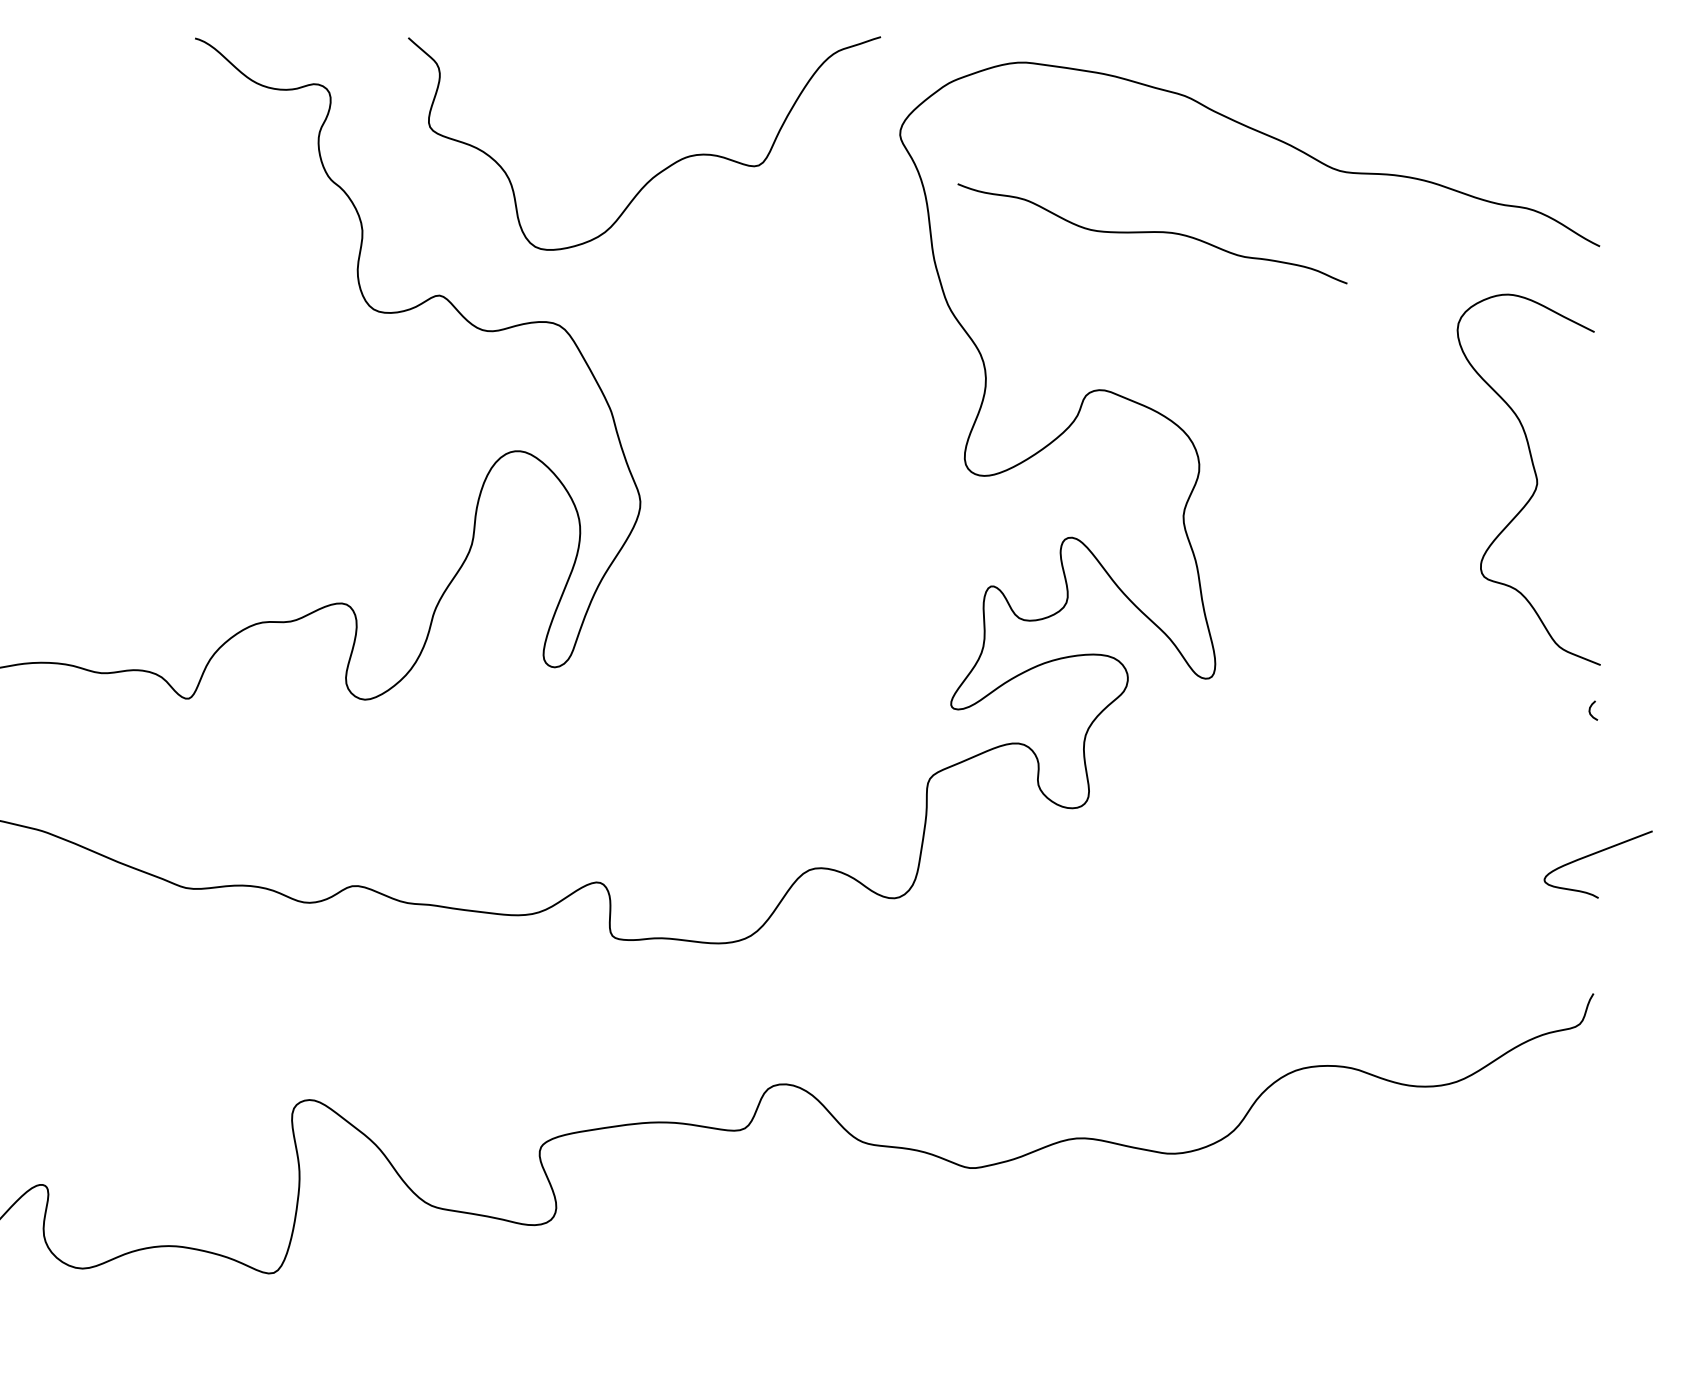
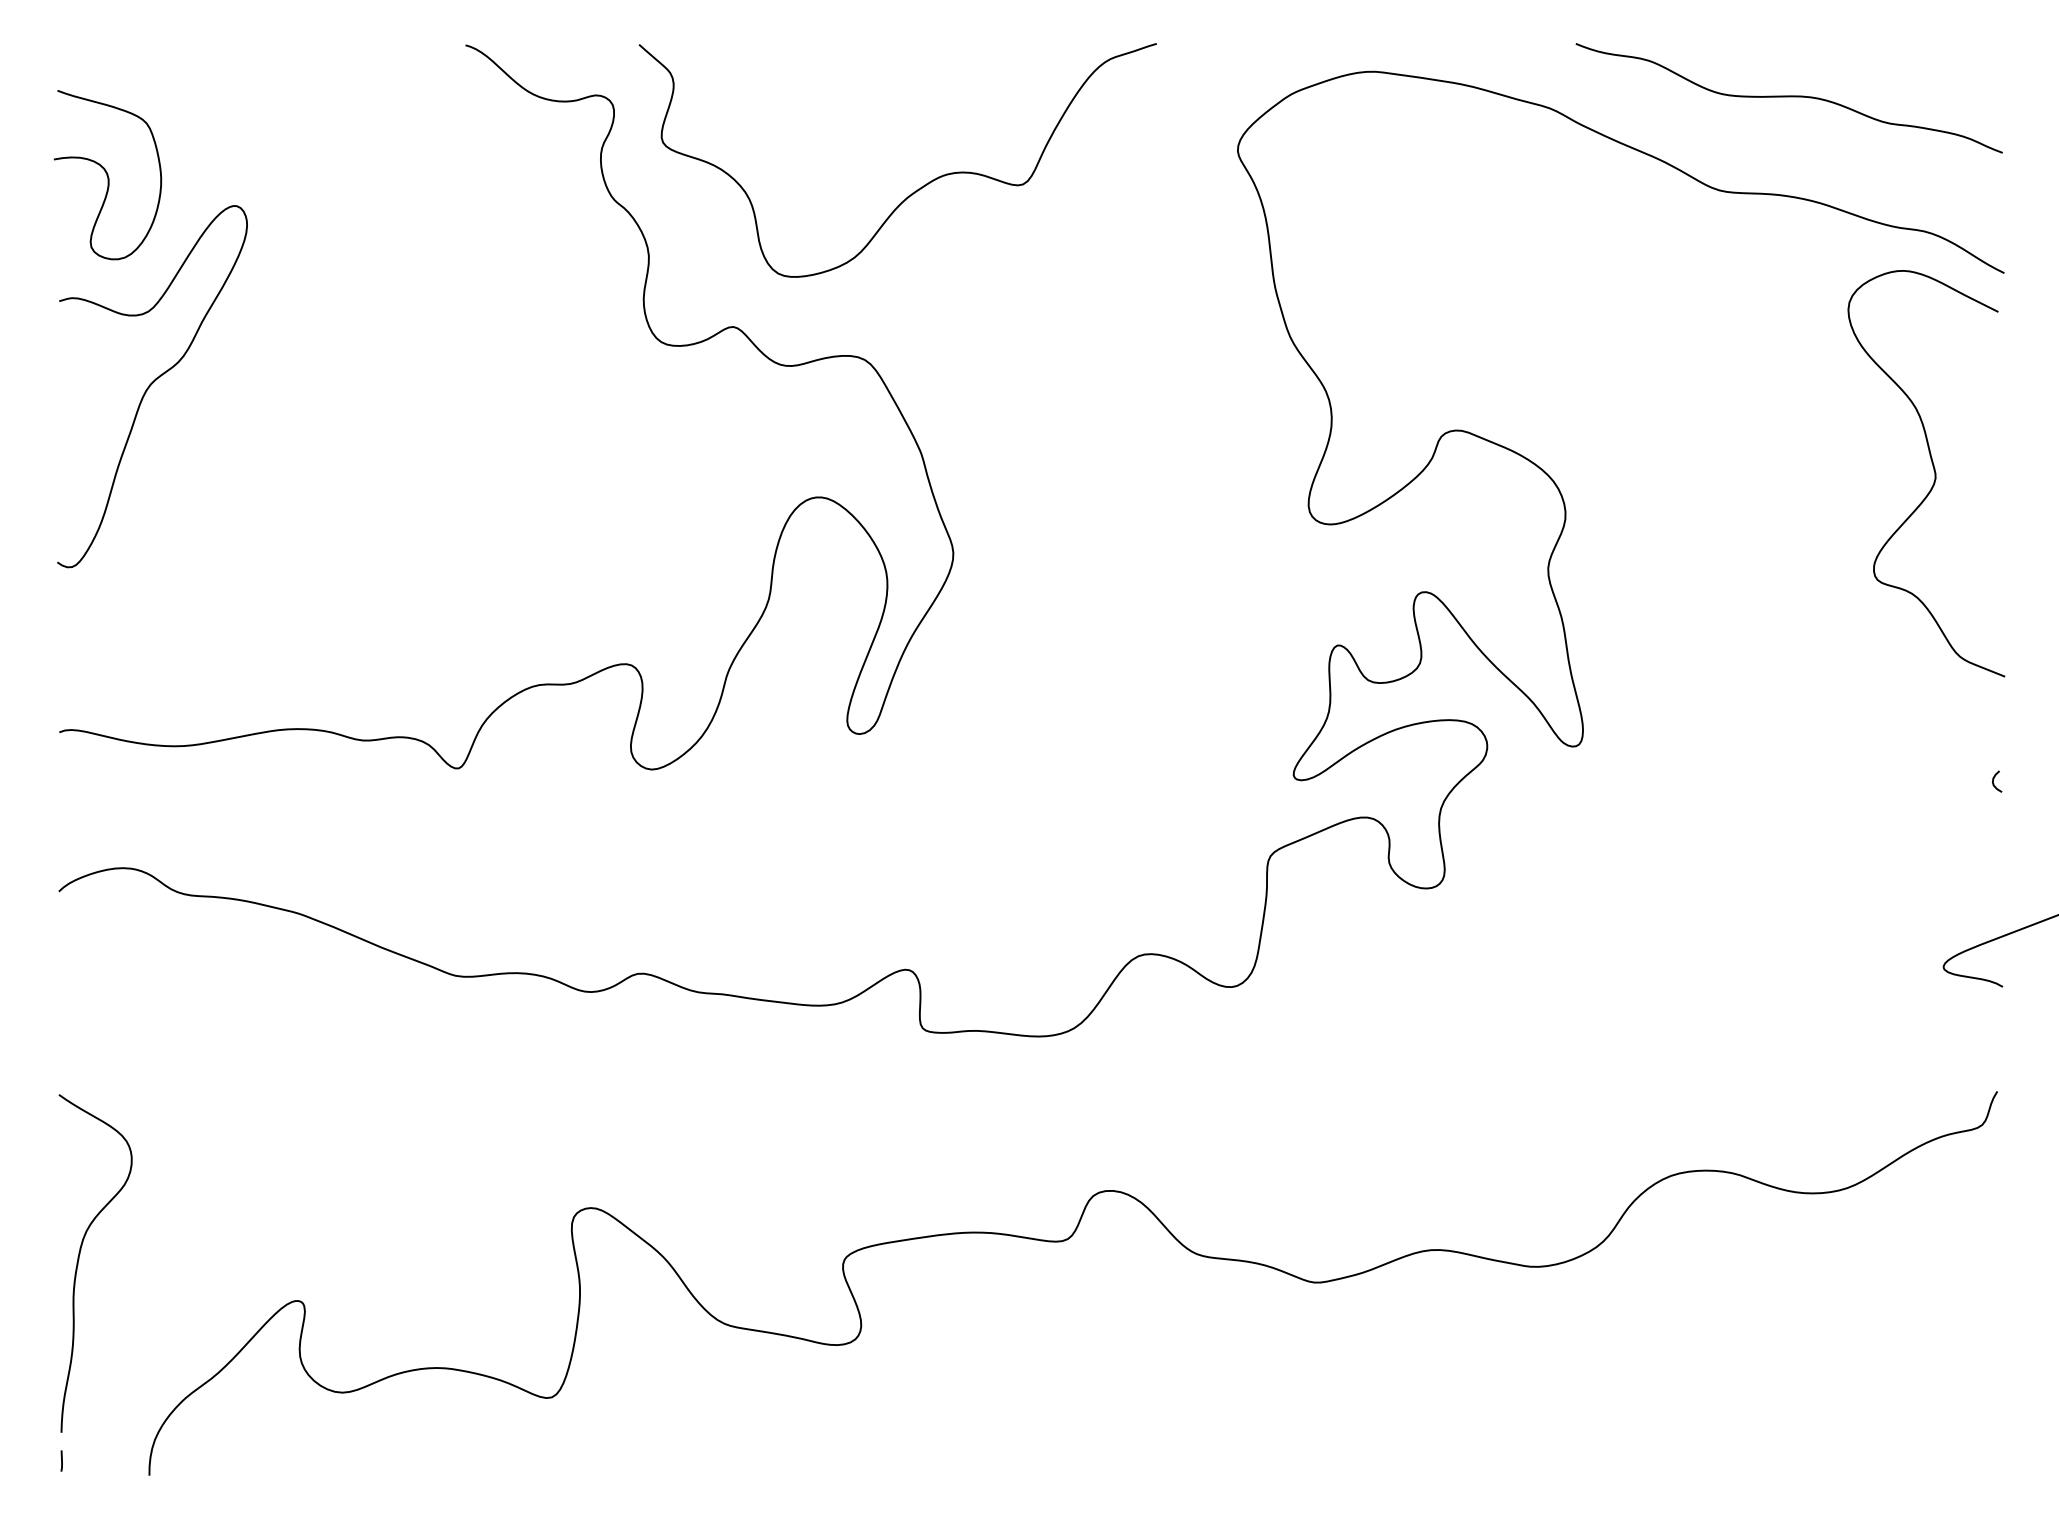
curve: (660, 171) -> (915, 190), moved
curve: (1151, 233) -> (1788, 97), moved
curve: (1535, 476) -> (1933, 470), moved

